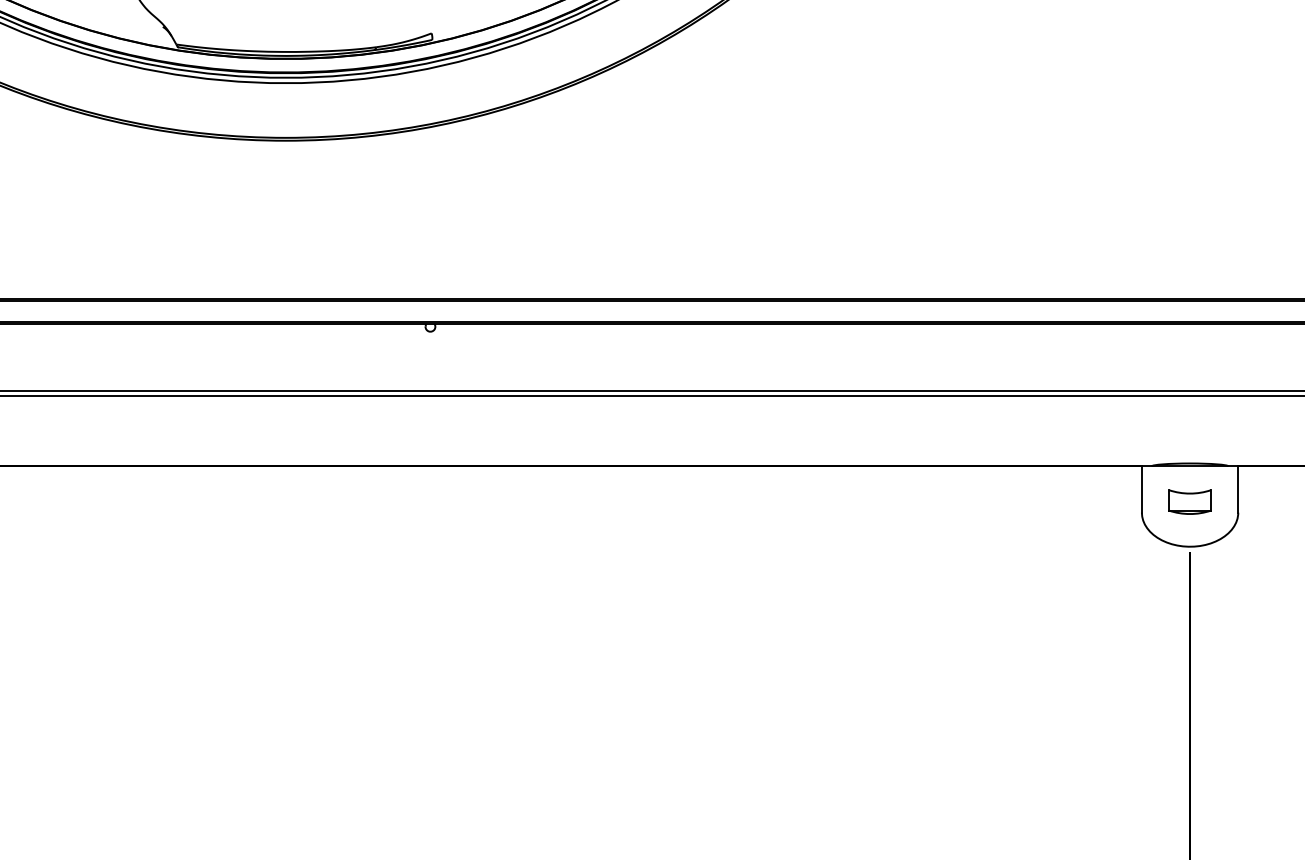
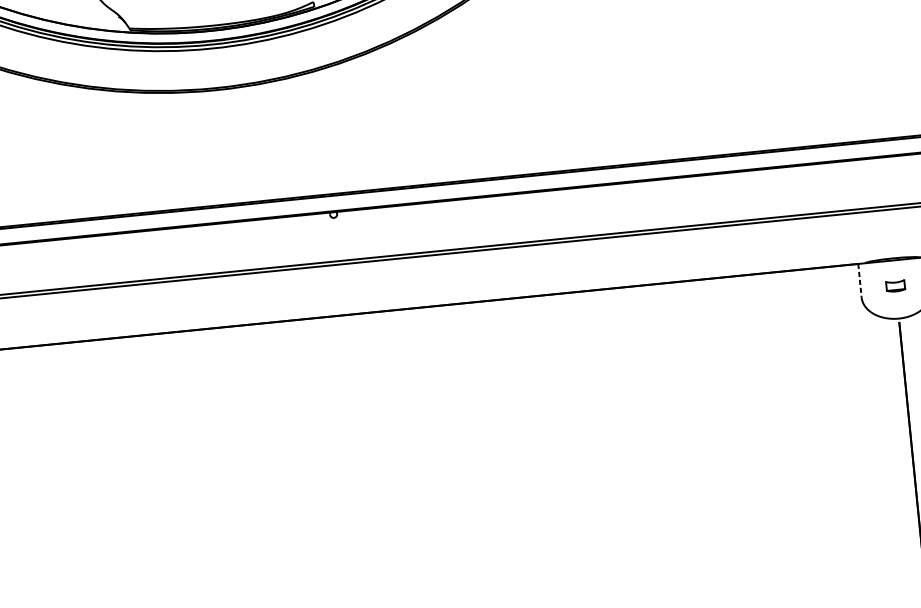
line: (1141, 490) -> (859, 281), solid -> dashed
part: (1189, 501) -> (895, 285), size x0.6

